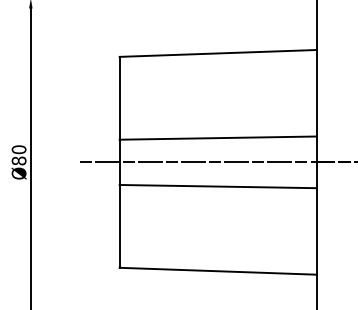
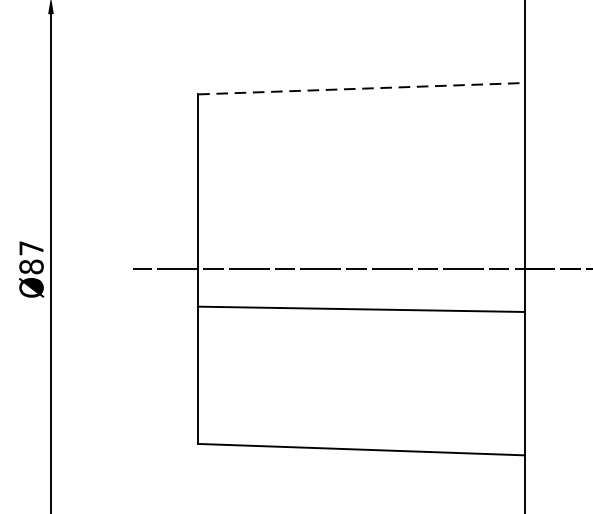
line: (218, 53) -> (361, 88), solid -> dashed
line: (217, 137) -> (360, 228), removed
text: (18, 149) -> (30, 247), Ø80 -> Ø87

